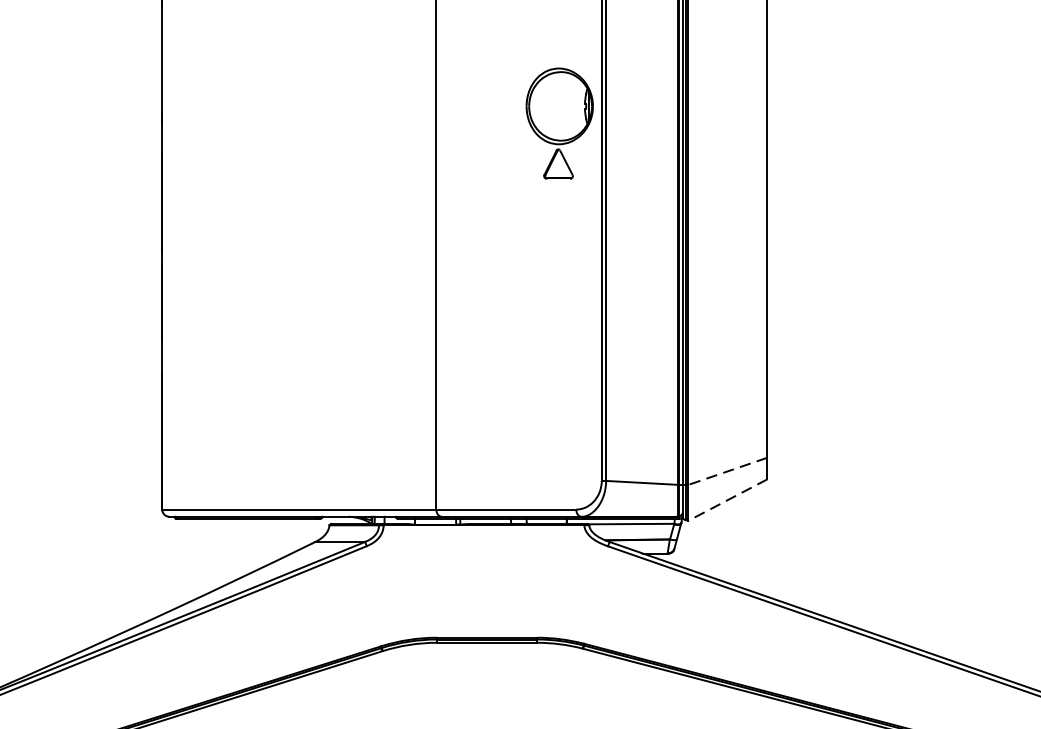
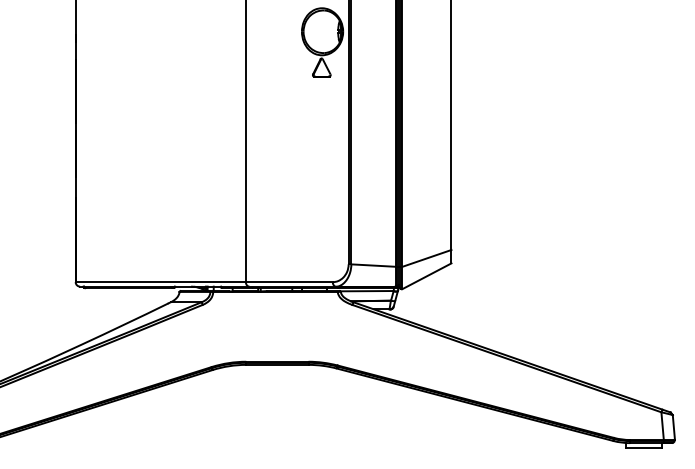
line: (727, 471) -> (426, 258), dashed -> solid
line: (727, 500) -> (426, 276), dashed -> solid

